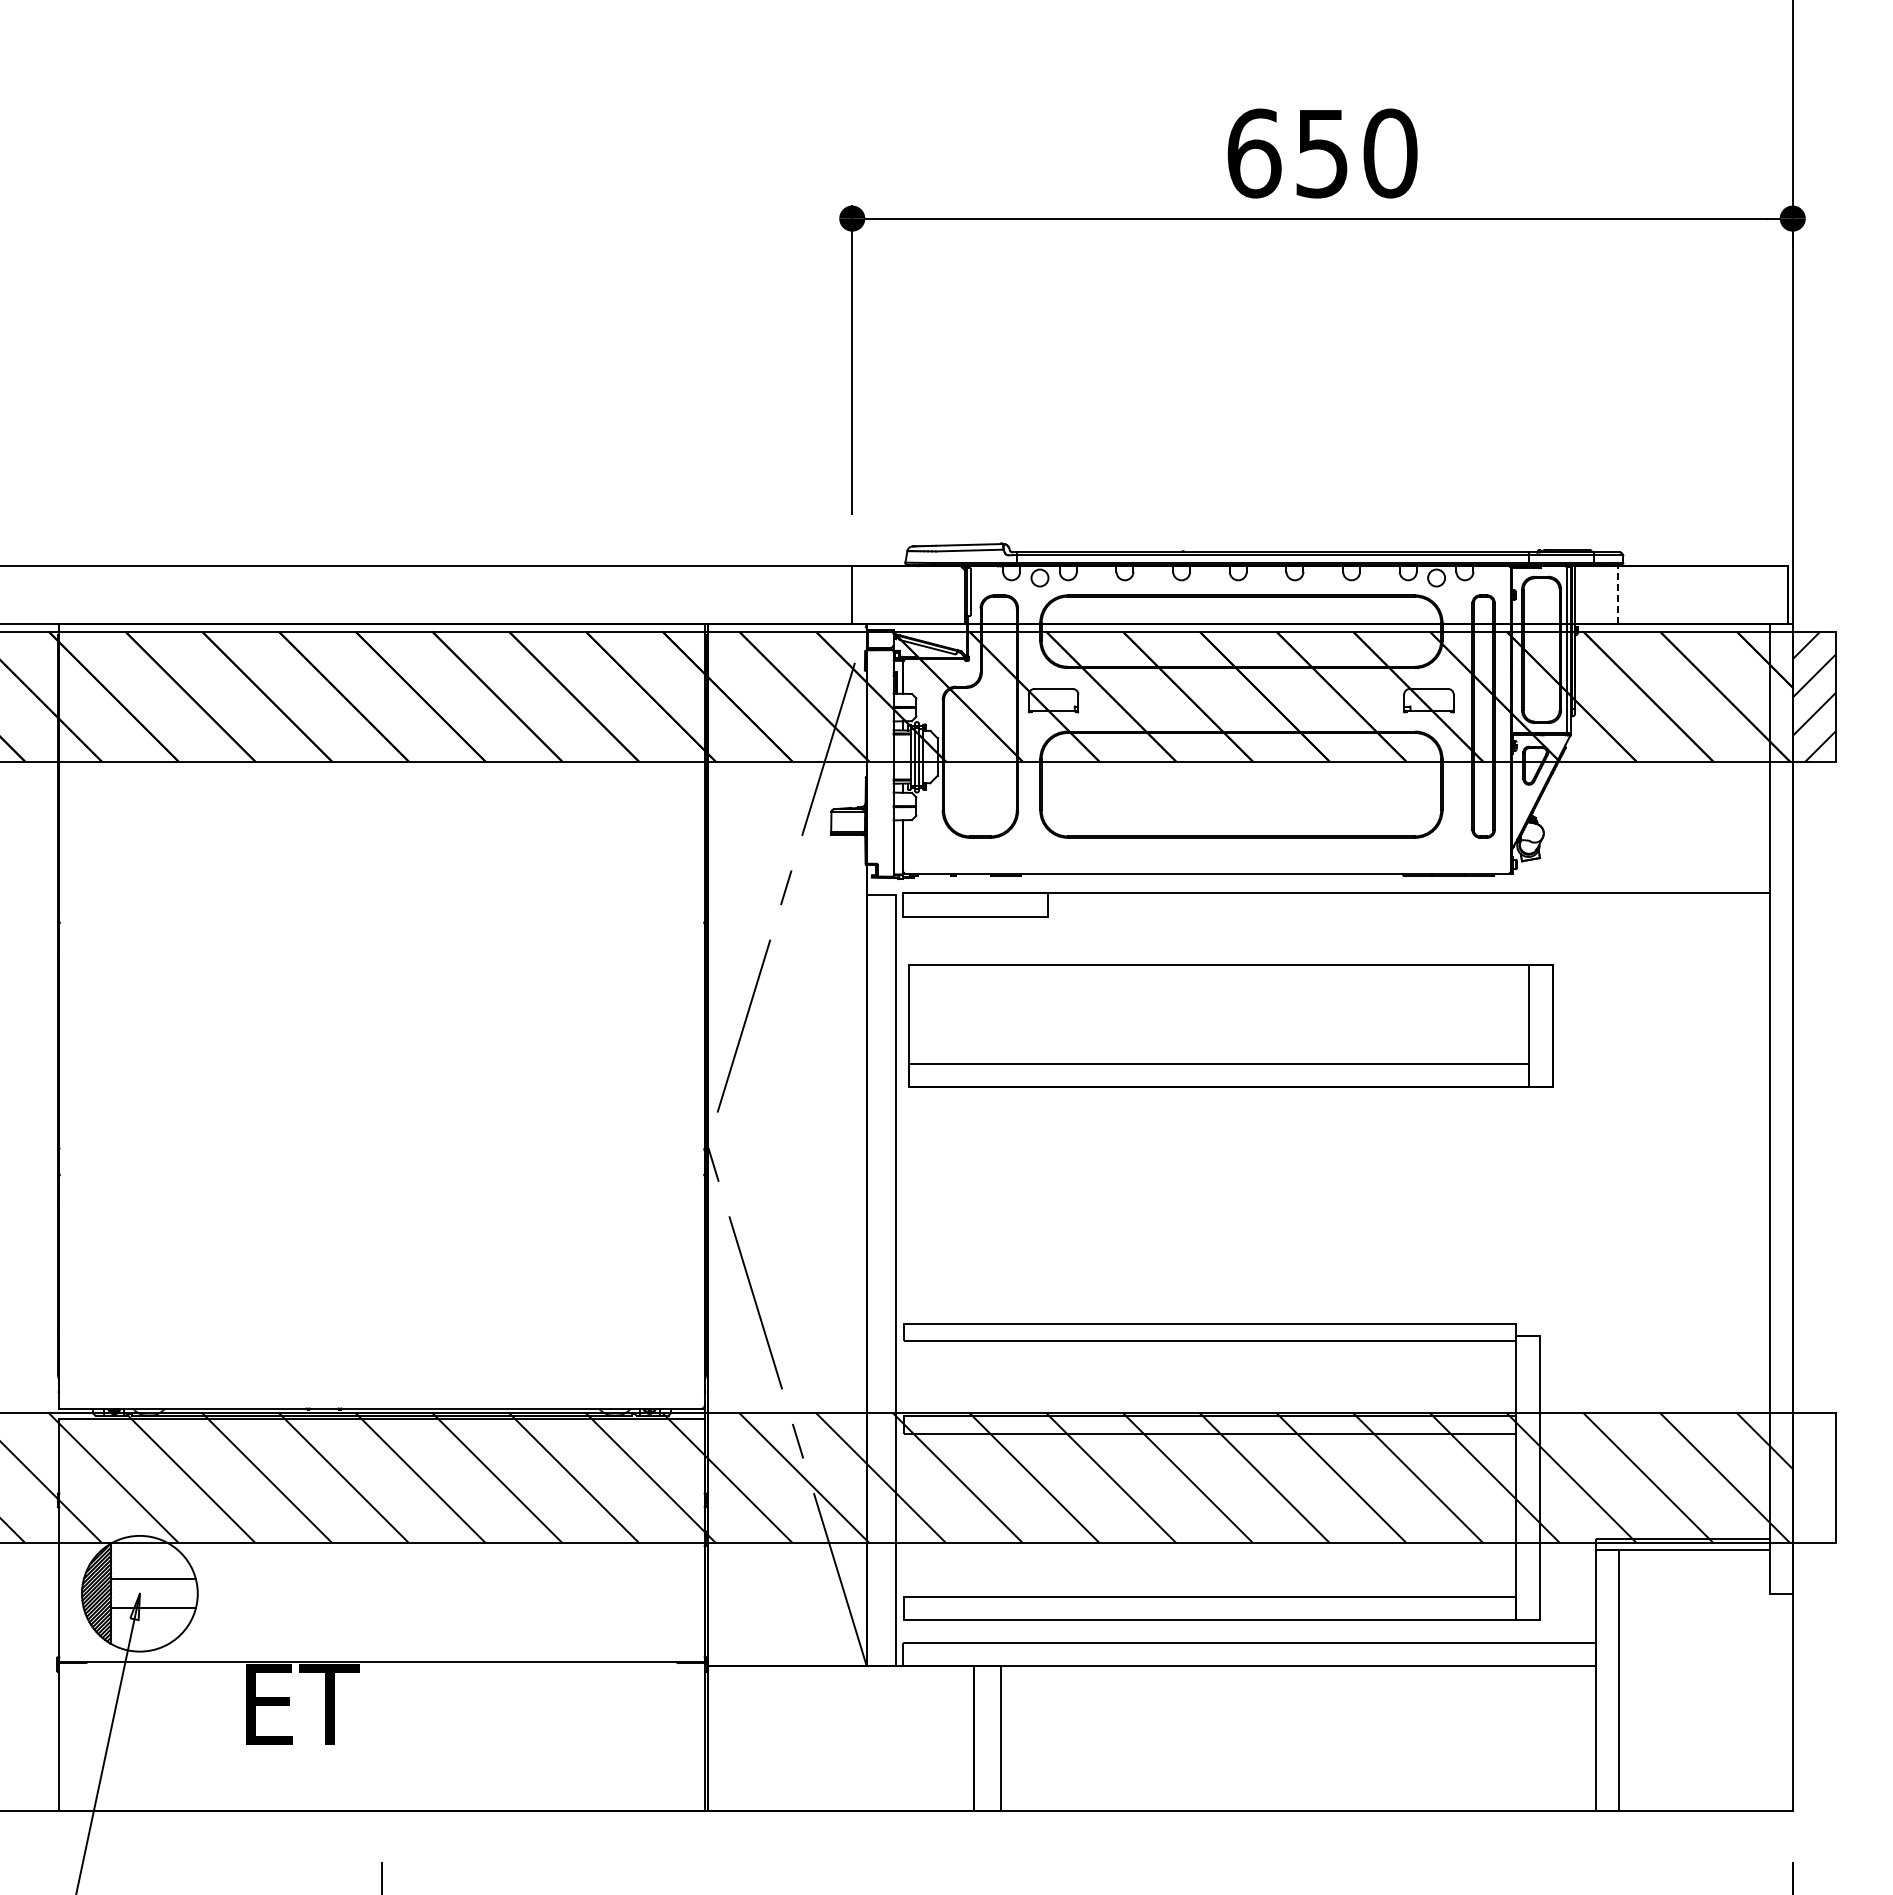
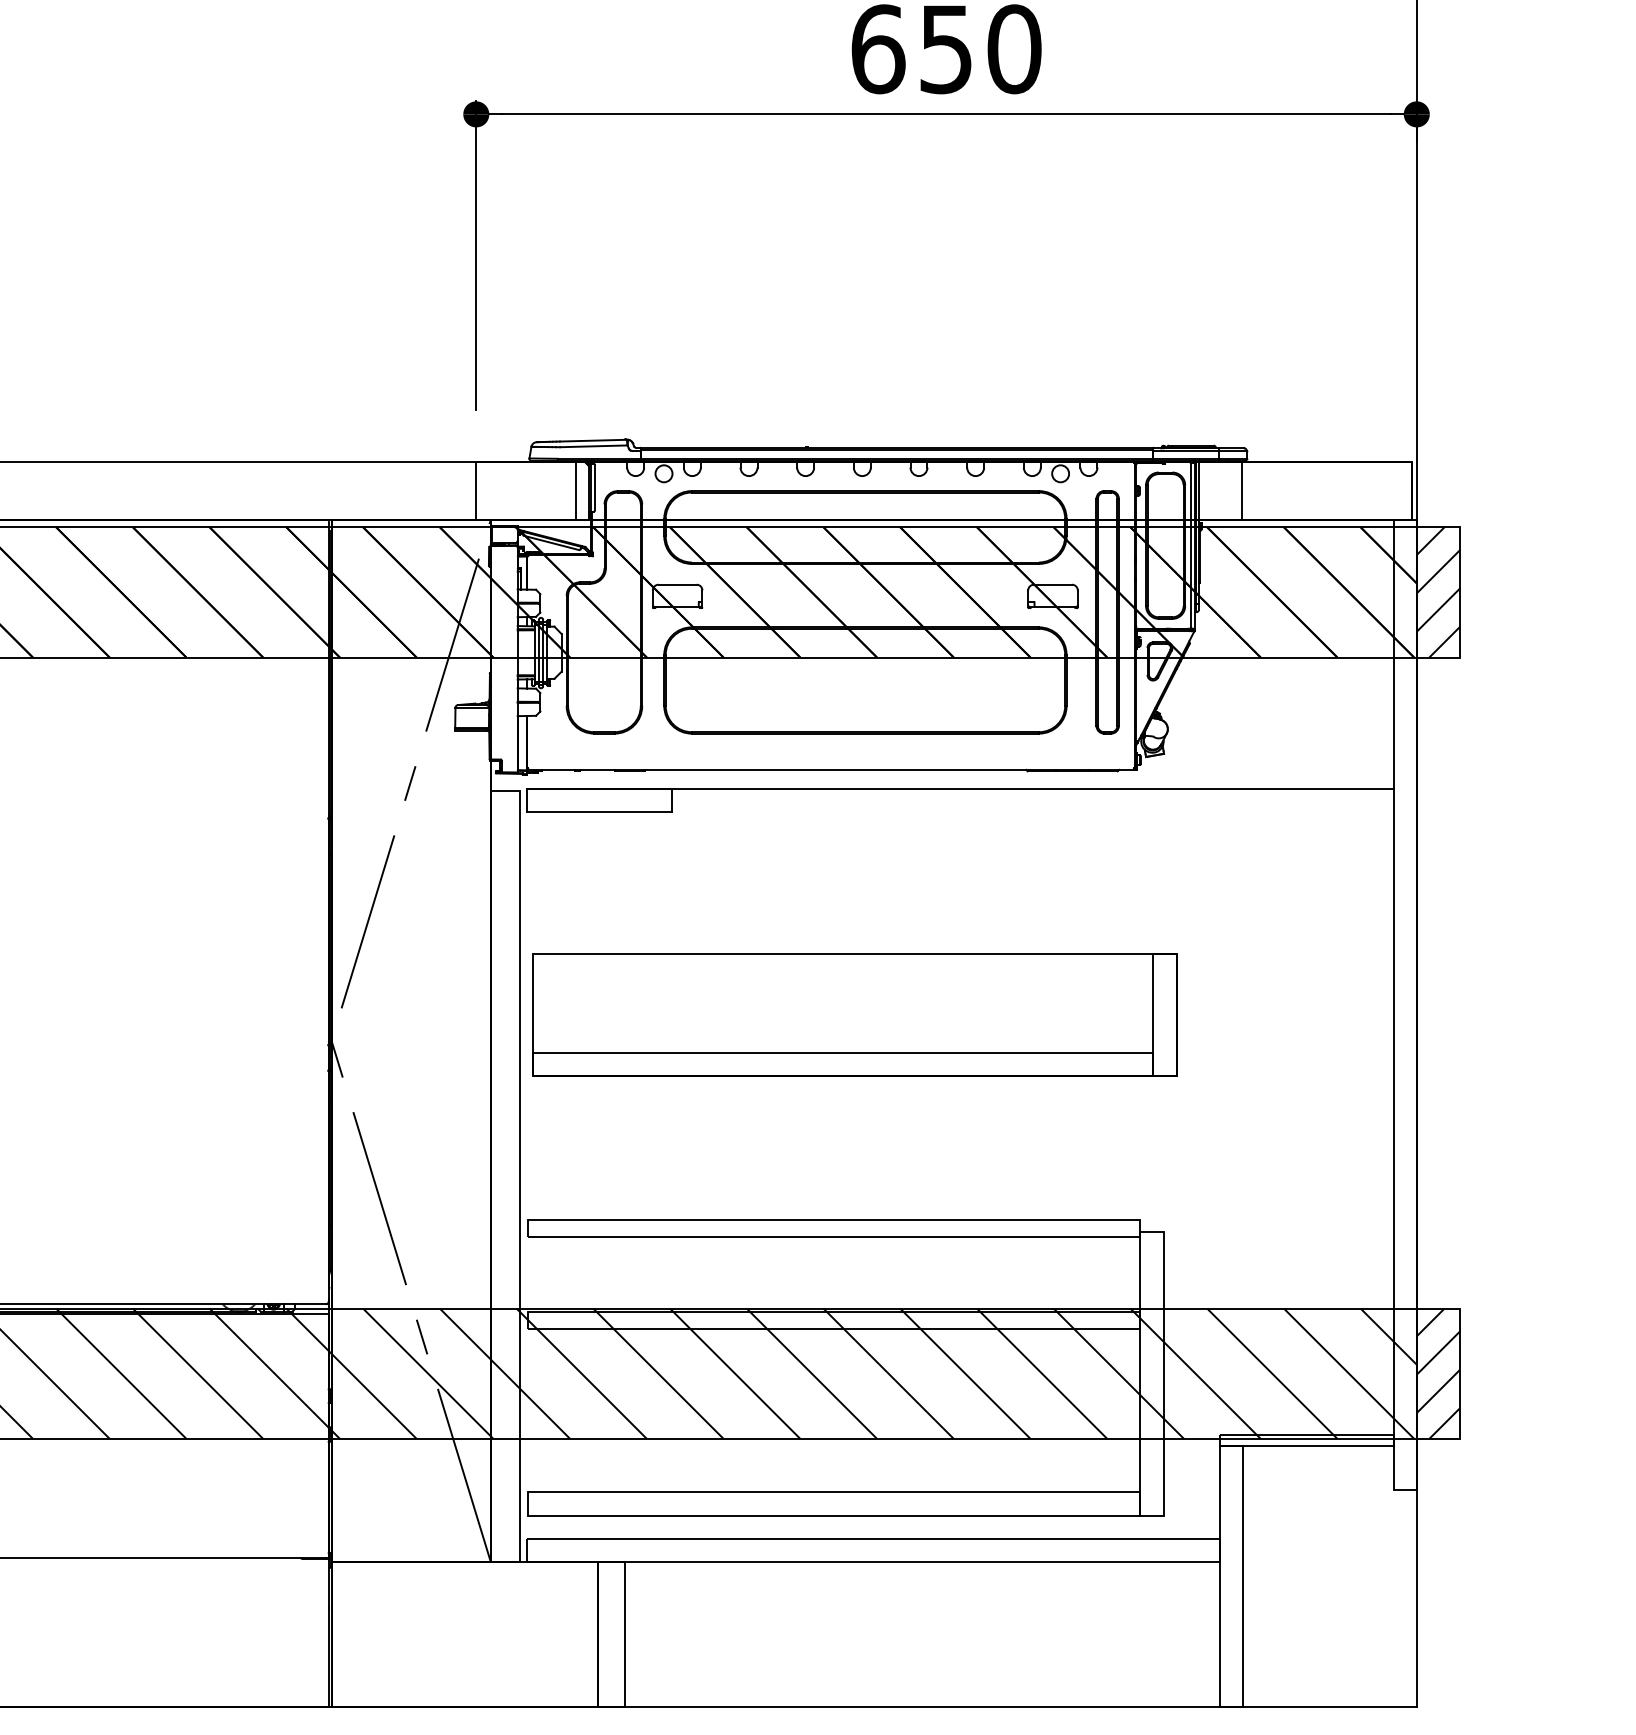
line: (952, 595) -> (576, 491), added
line: (1617, 595) -> (1241, 491), dashed -> solid
part: (1230, 1025) -> (854, 1014), moved
hatch: (1814, 1477) -> (1438, 1373), added

